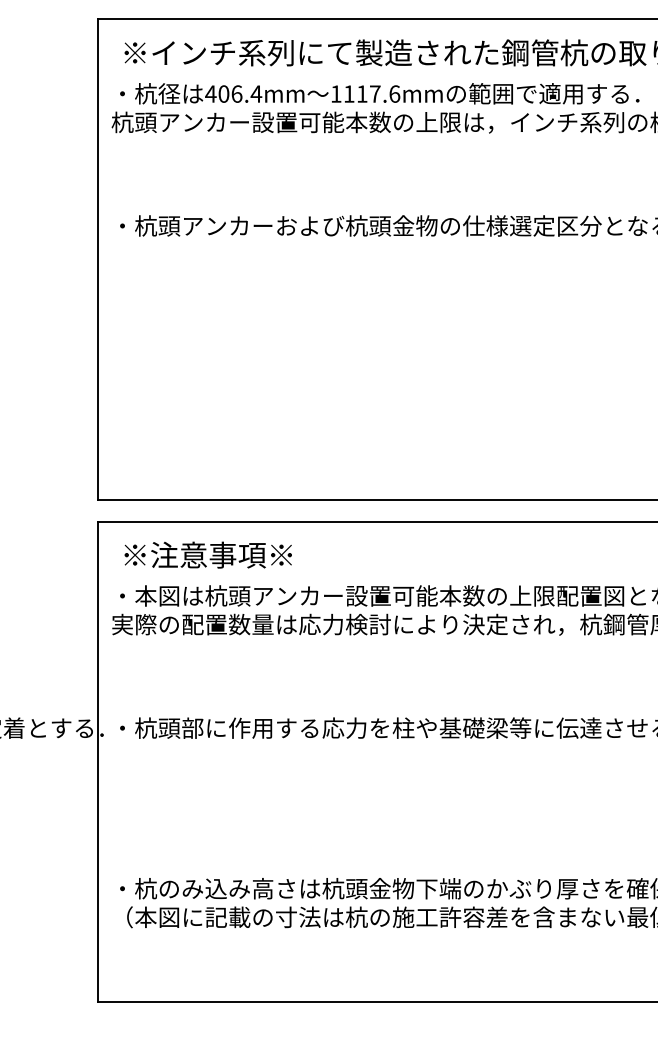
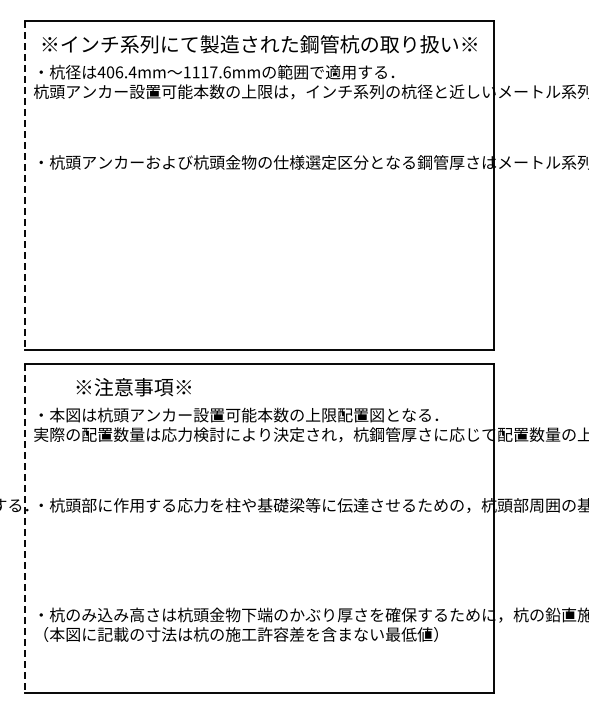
line: (98, 261) -> (24, 186), solid -> dashed
text: (207, 555) -> (133, 387), moved
line: (98, 762) -> (24, 528), solid -> dashed

